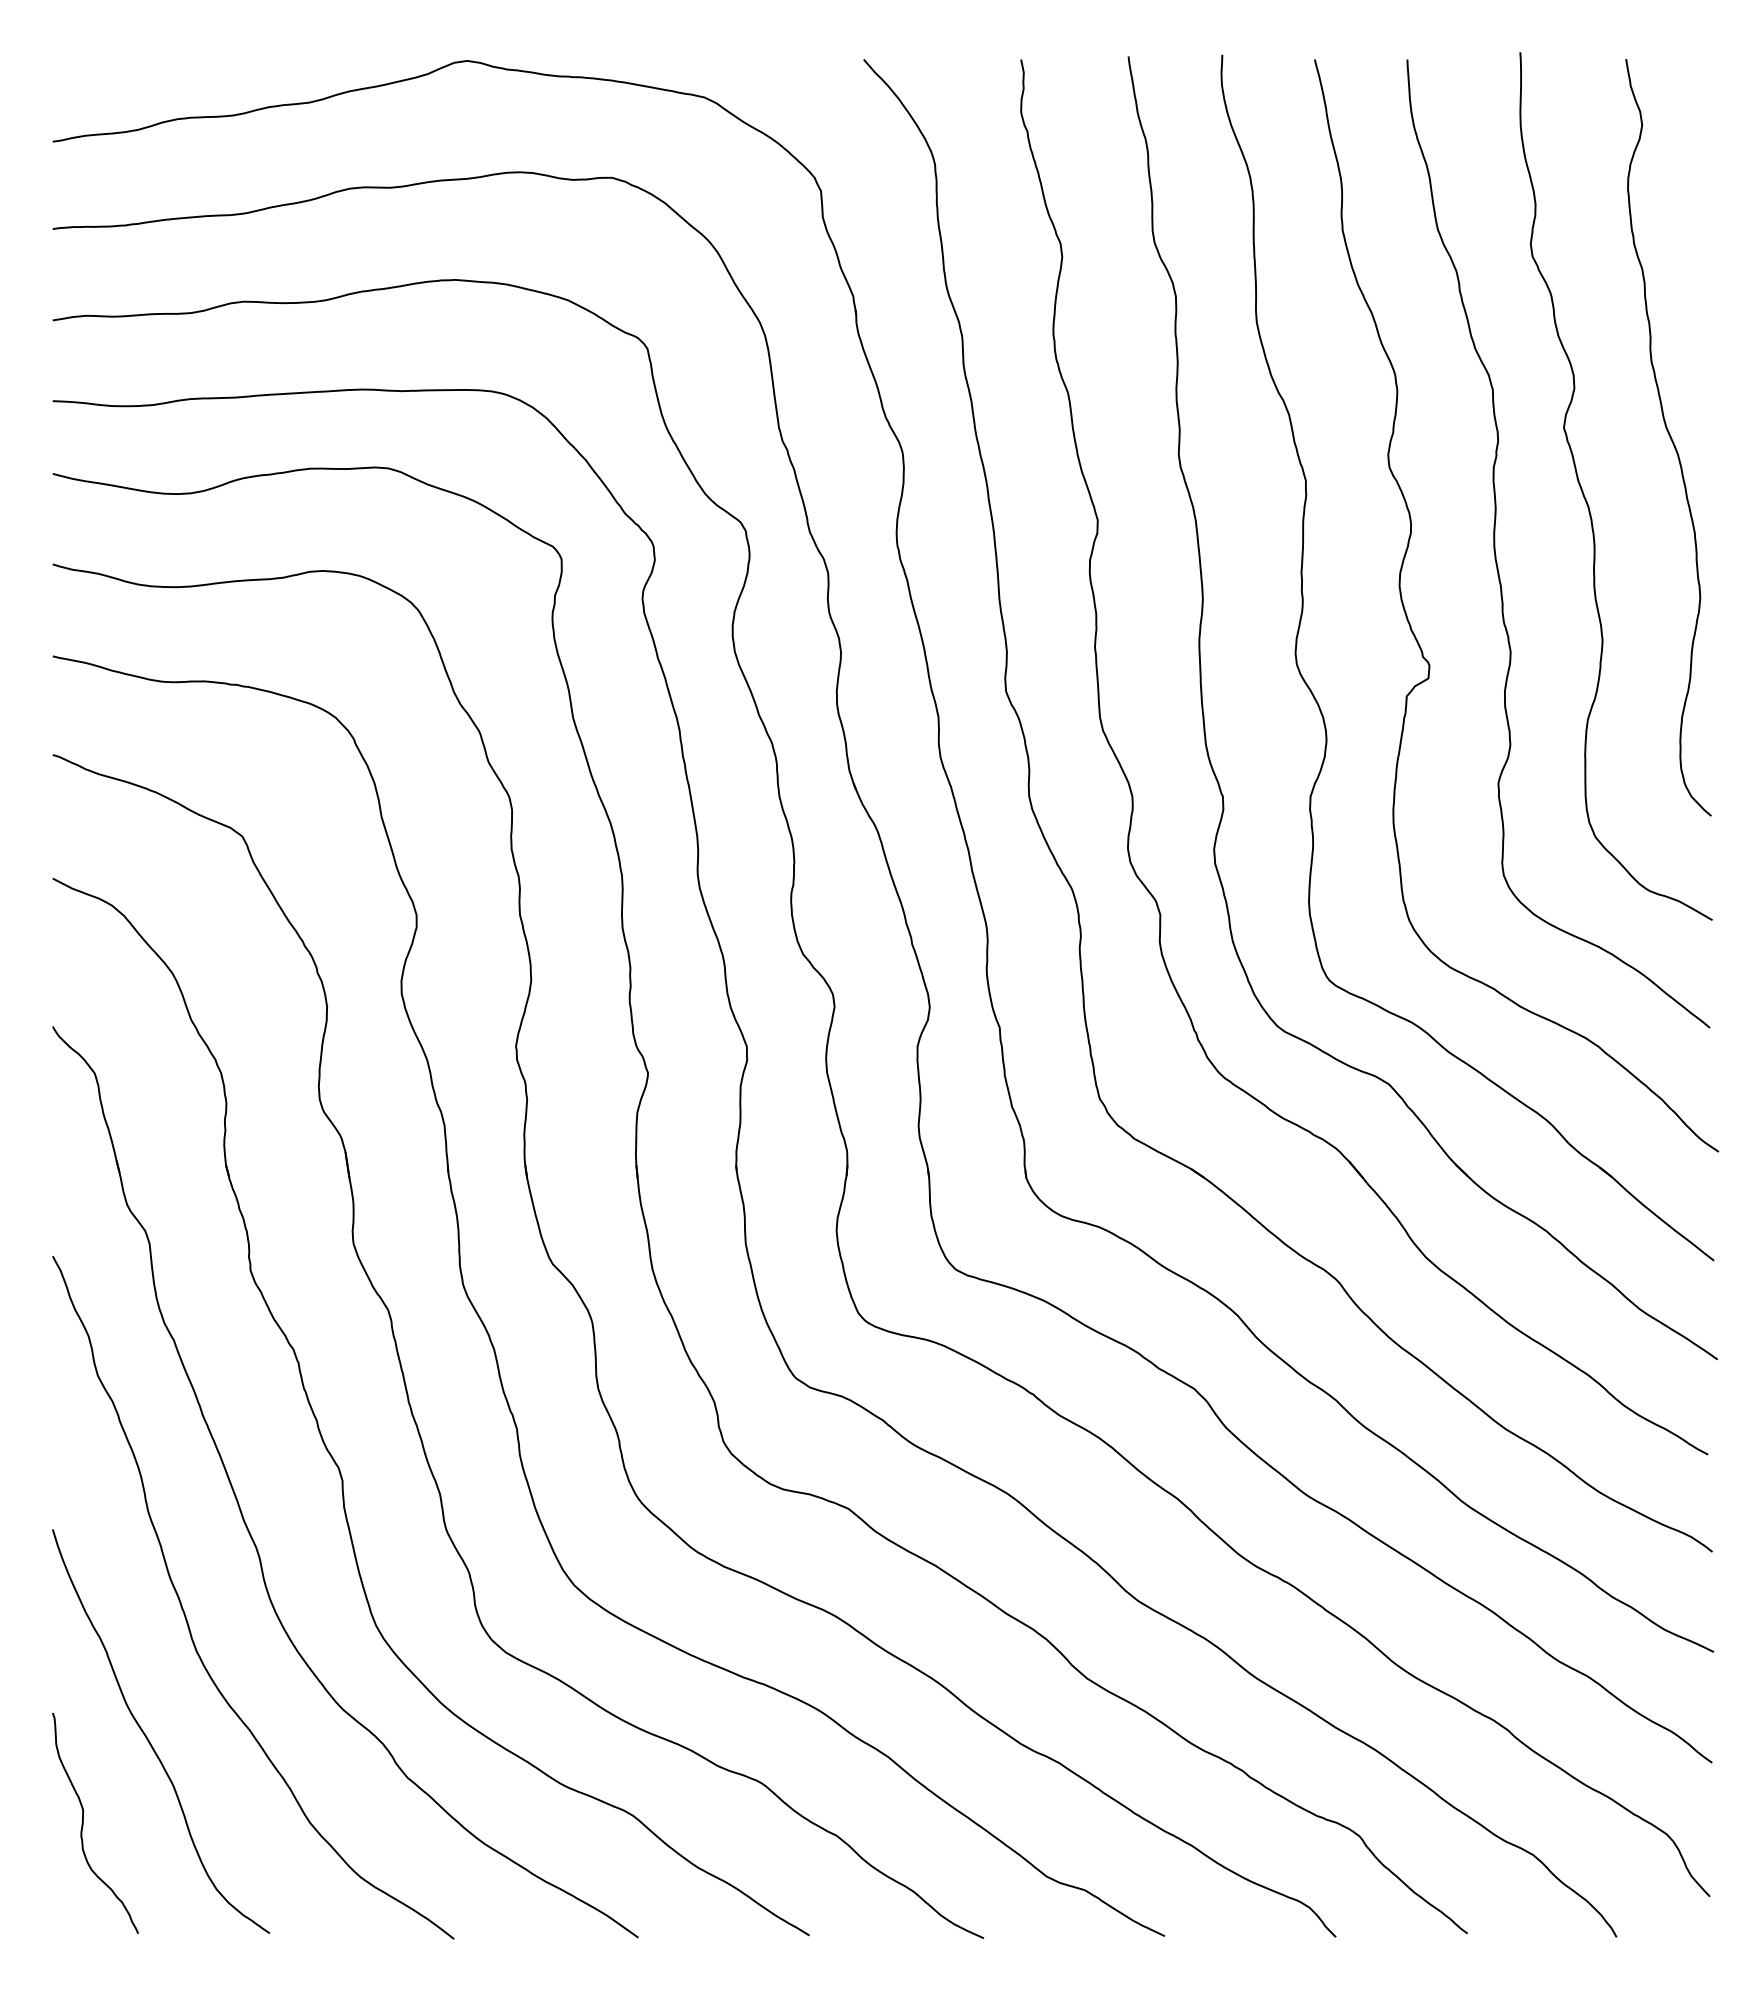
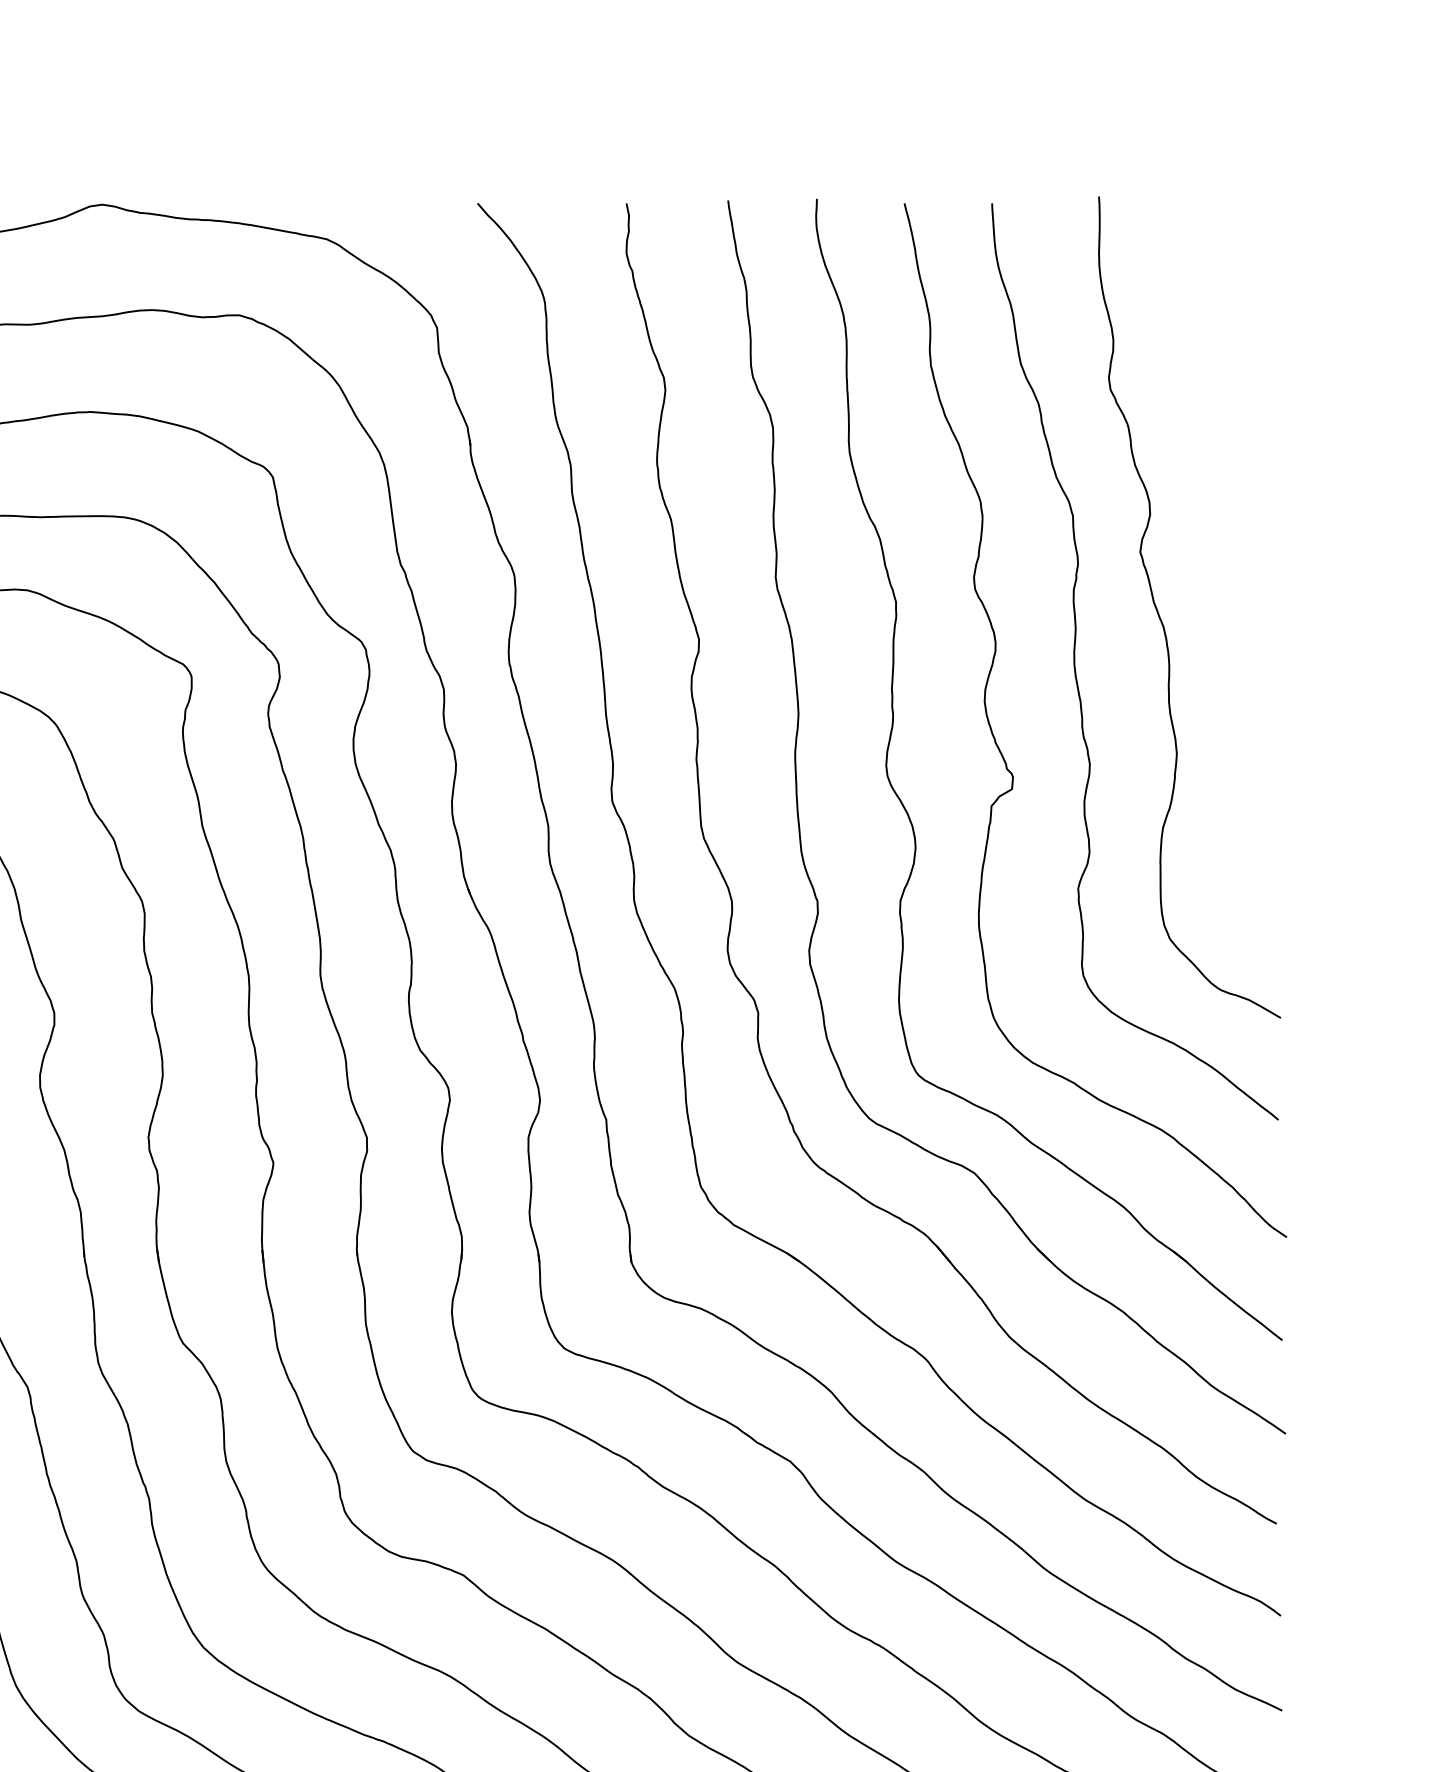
curve: (1669, 437) -> (1240, 561), removed

